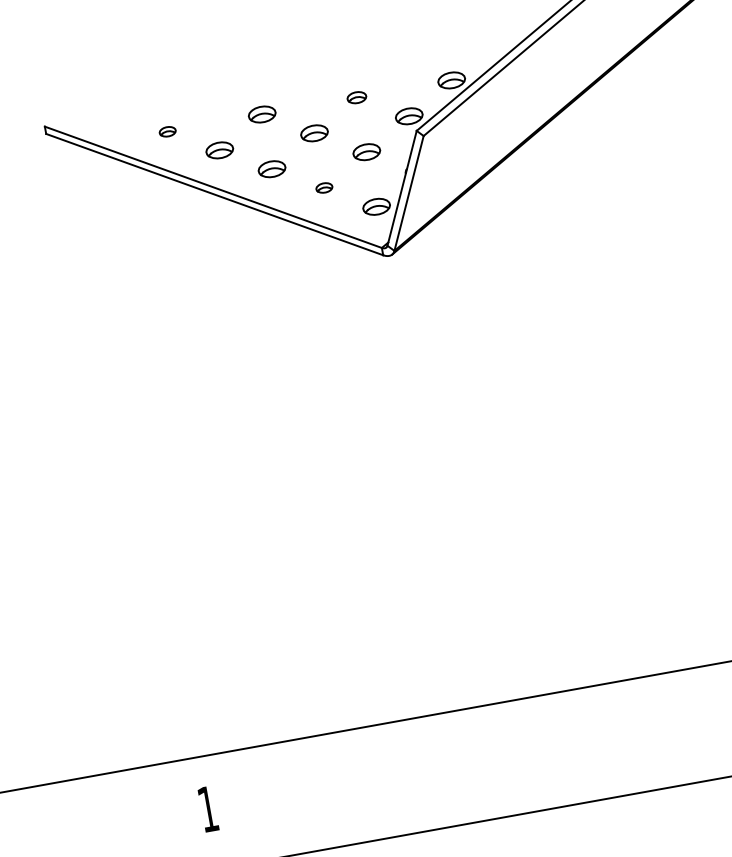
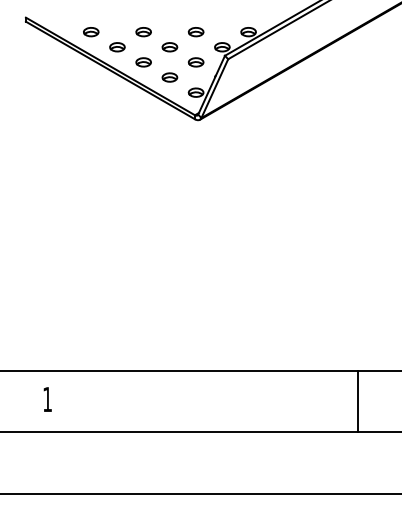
part: (355, 98) -> (195, 32), size x1.43
part: (168, 132) -> (91, 32), size x1.67
part: (323, 188) -> (169, 77), size x1.67

